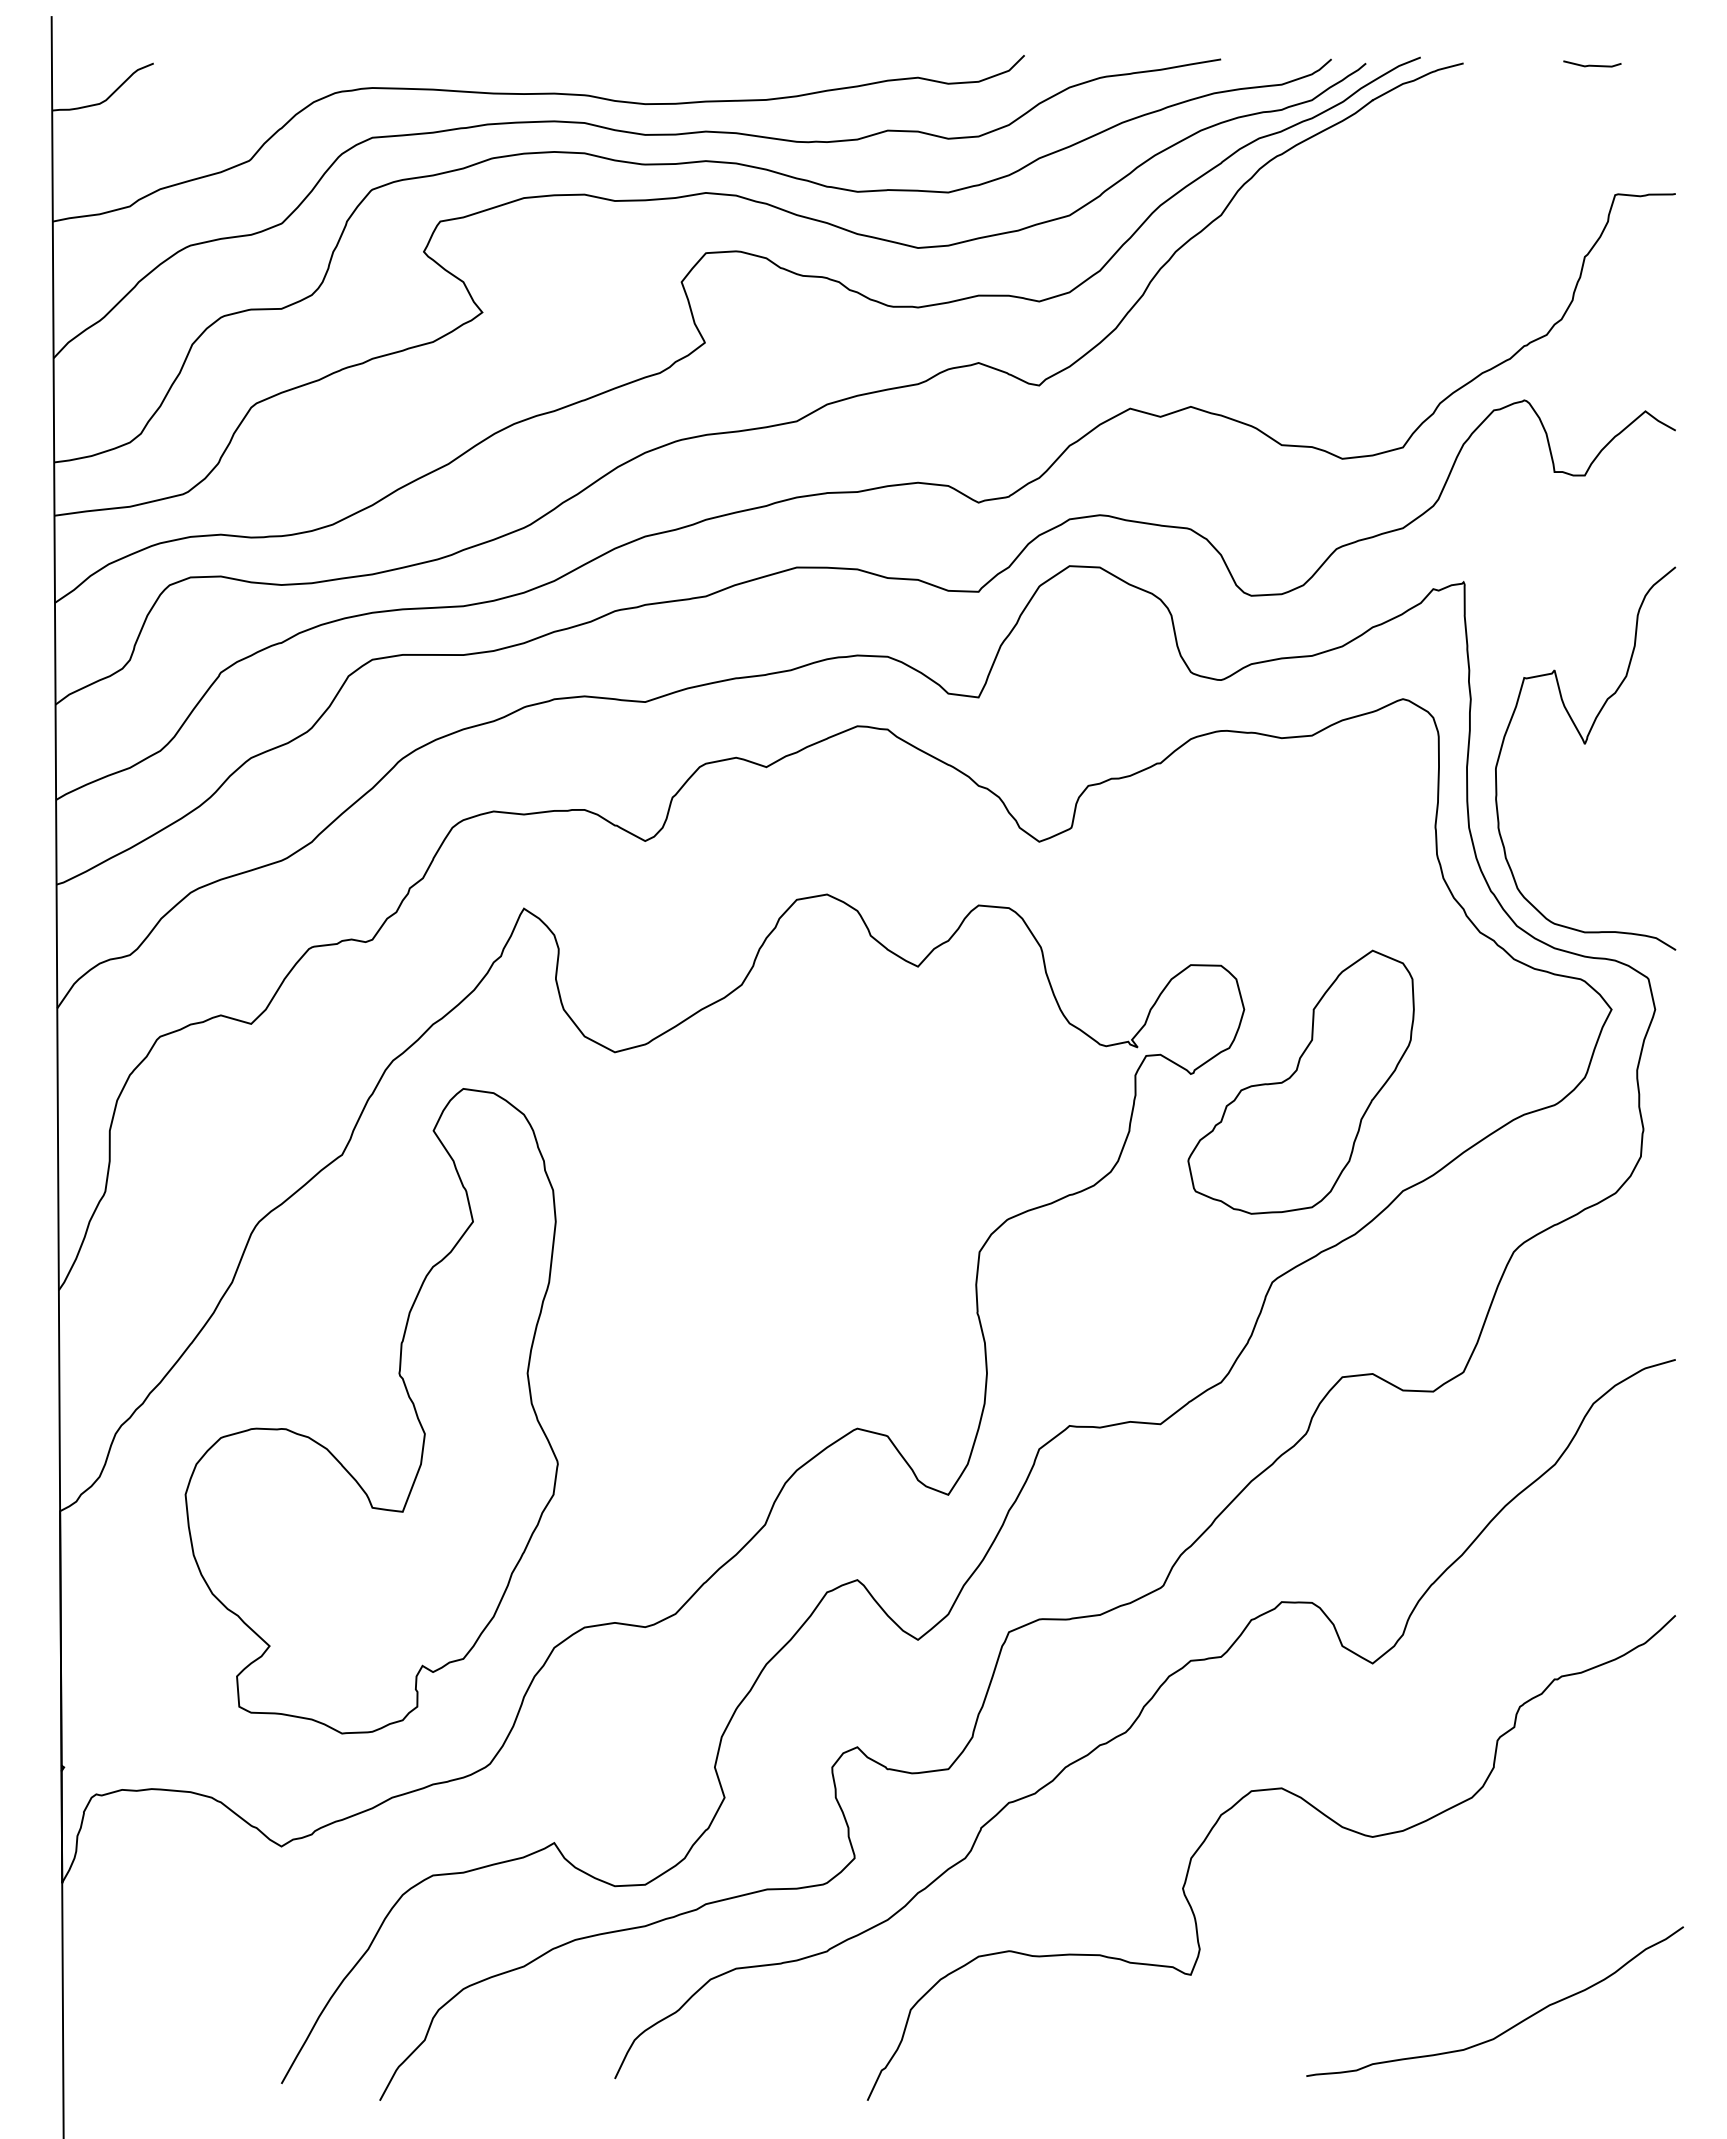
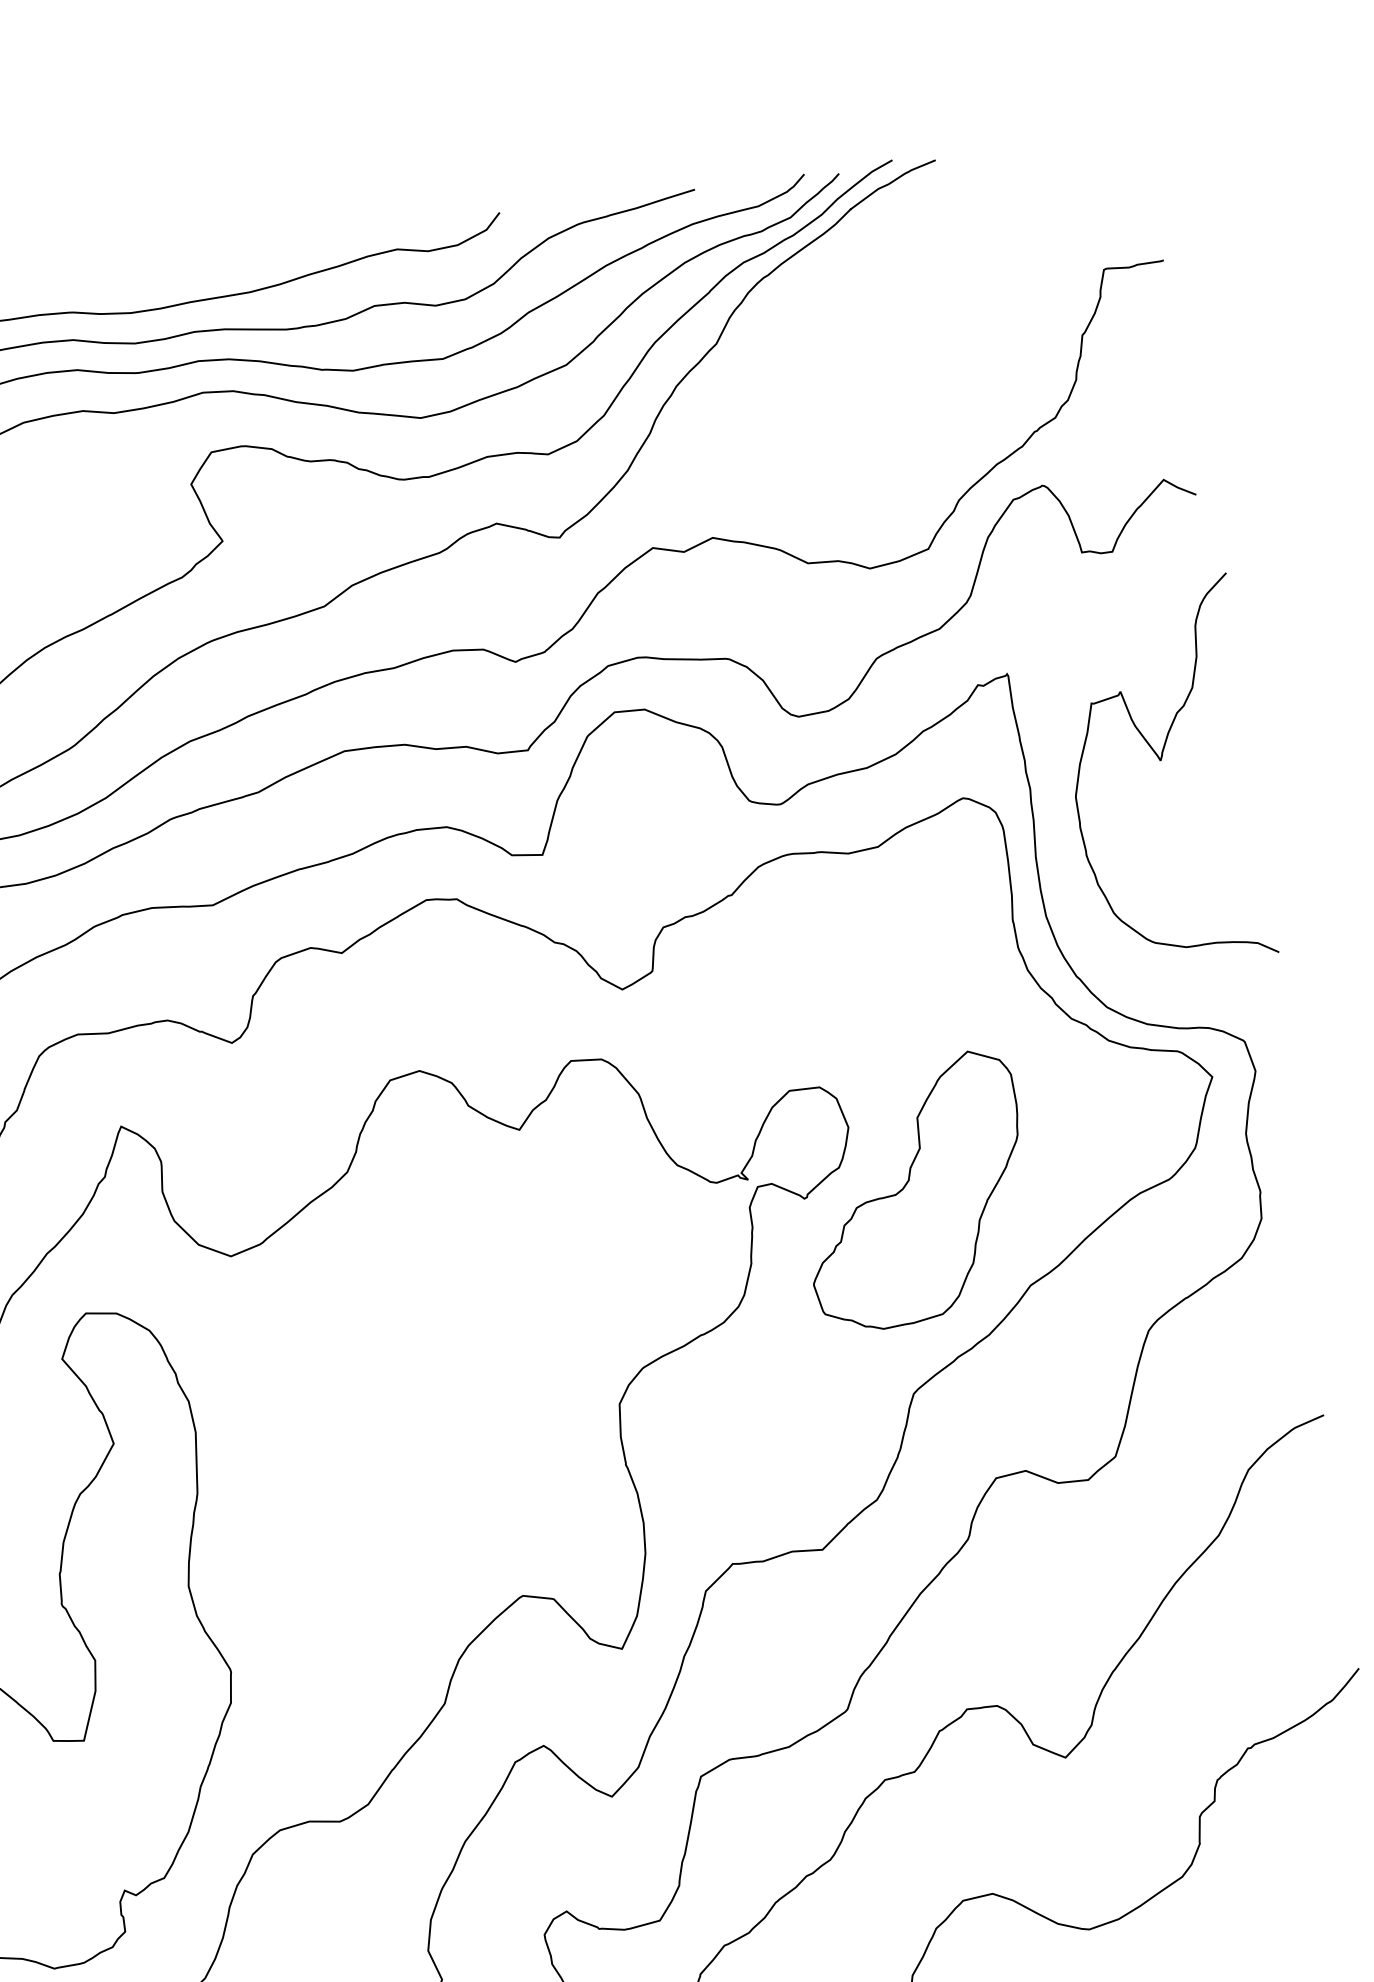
line: (1592, 64) -> (1063, 143), removed
curve: (1585, 744) -> (1161, 761), moved

